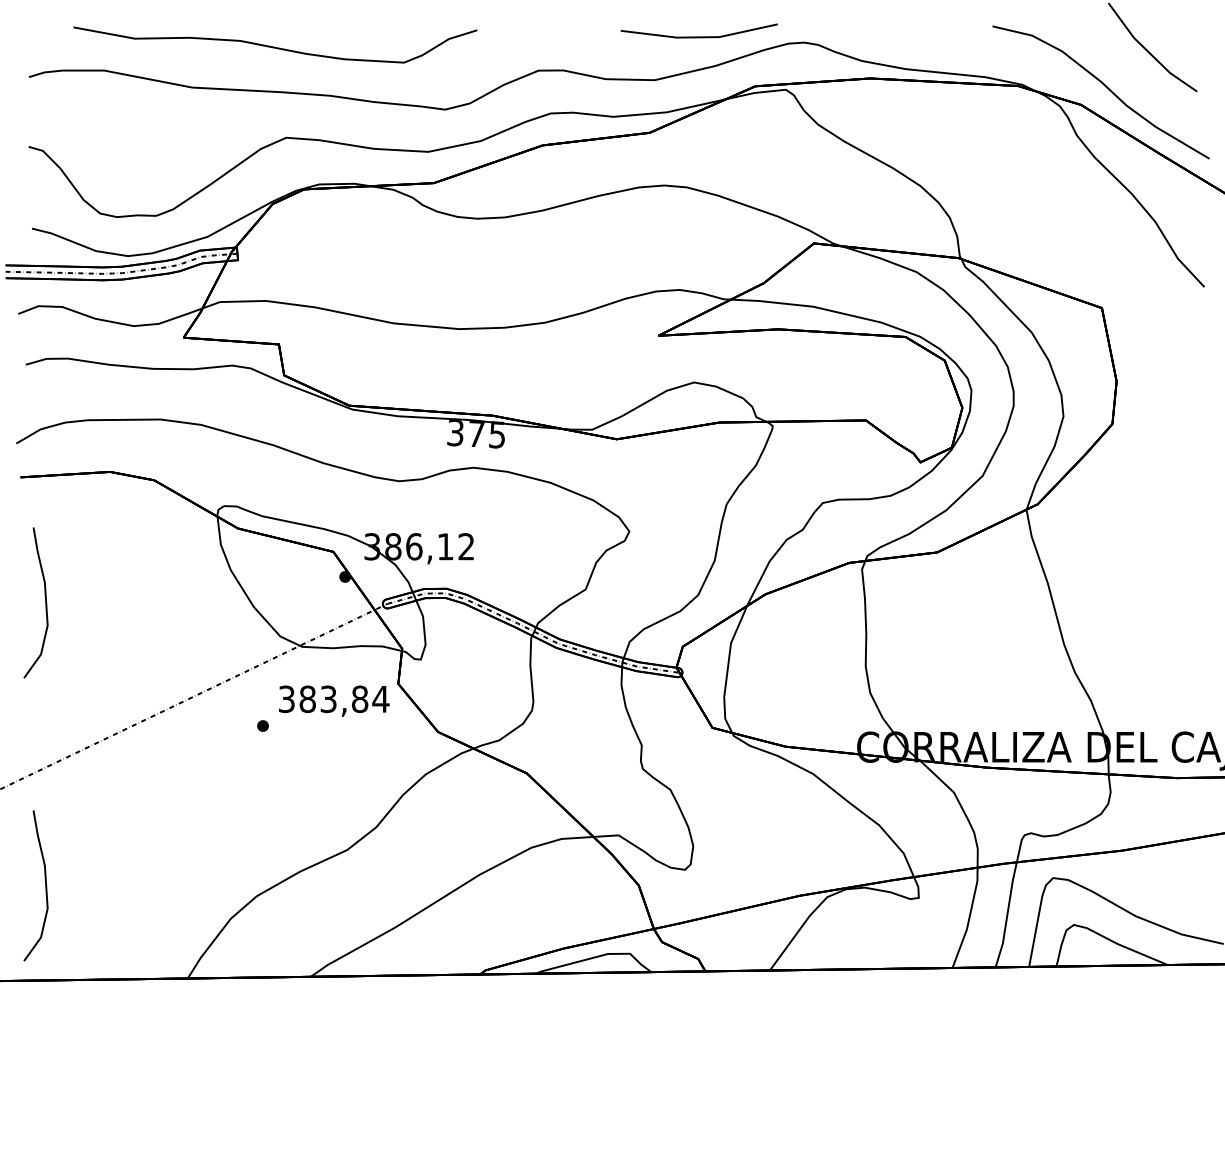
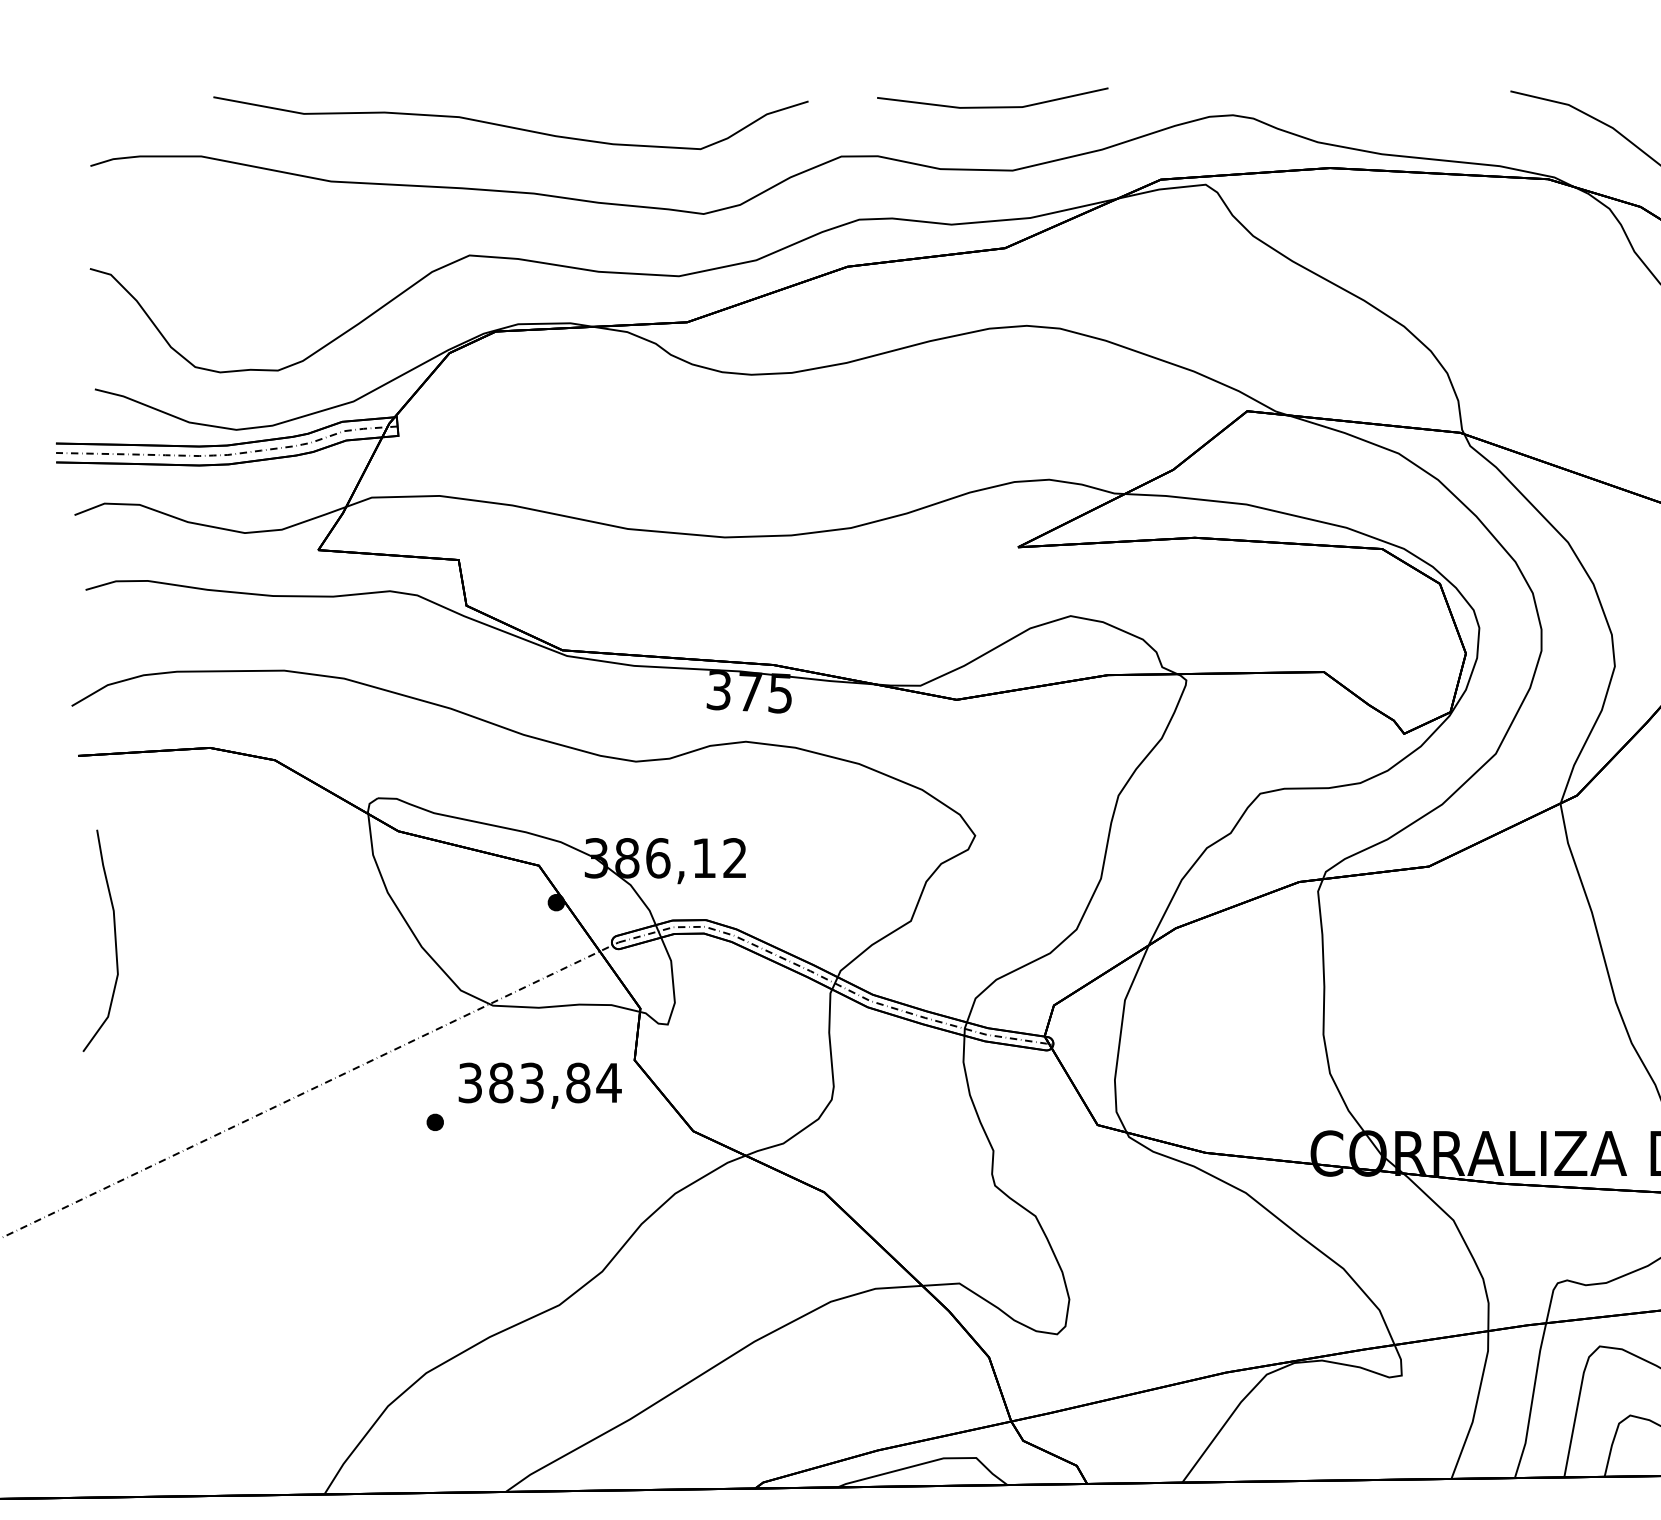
line: (698, 36) -> (991, 106), moved
curve: (275, 46) -> (511, 125), moved
curve: (45, 885) -> (114, 1357), removed

